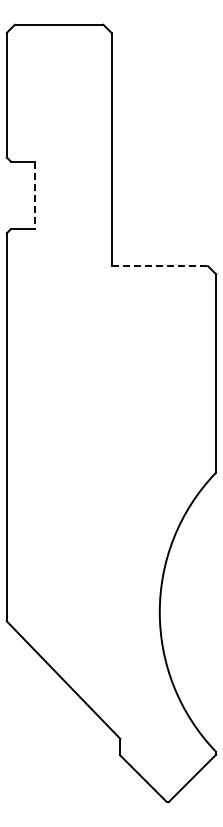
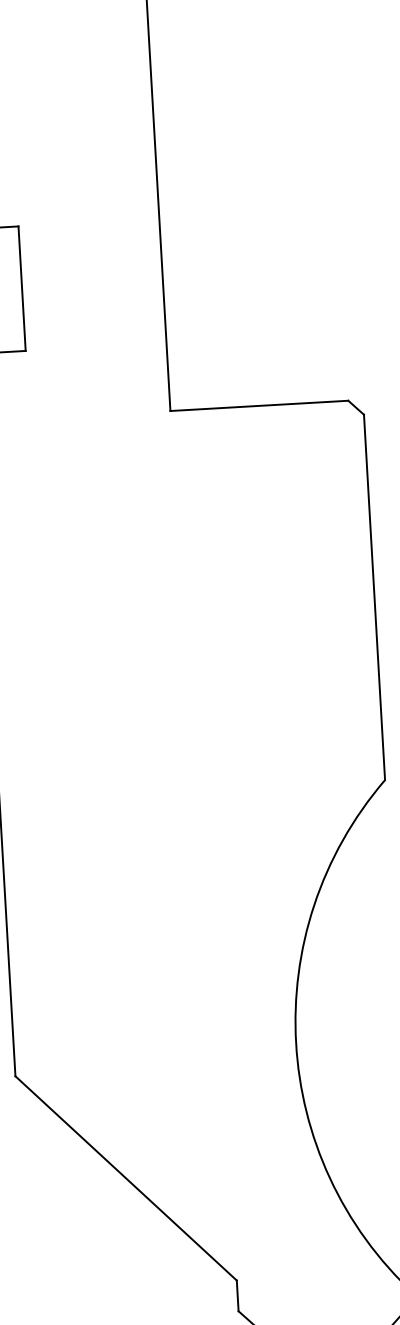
line: (35, 195) -> (22, 288), dashed -> solid
line: (160, 266) -> (260, 406), dashed -> solid

